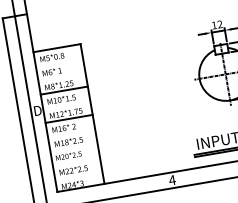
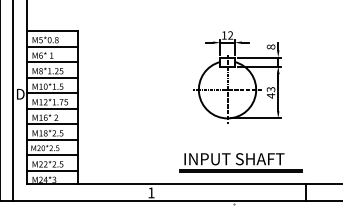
line: (59, 62) -> (52, 46), added
line: (61, 76) -> (52, 62), added
line: (66, 105) -> (52, 93), added
line: (71, 133) -> (52, 124), added
line: (73, 147) -> (52, 139), added
line: (76, 161) -> (52, 155), added
line: (78, 175) -> (52, 170), added
text: (171, 180) -> (150, 192), 4 -> 1

